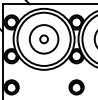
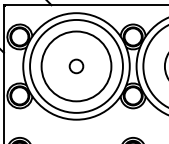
circle: (43, 39) -> (75, 66), size x1.4

